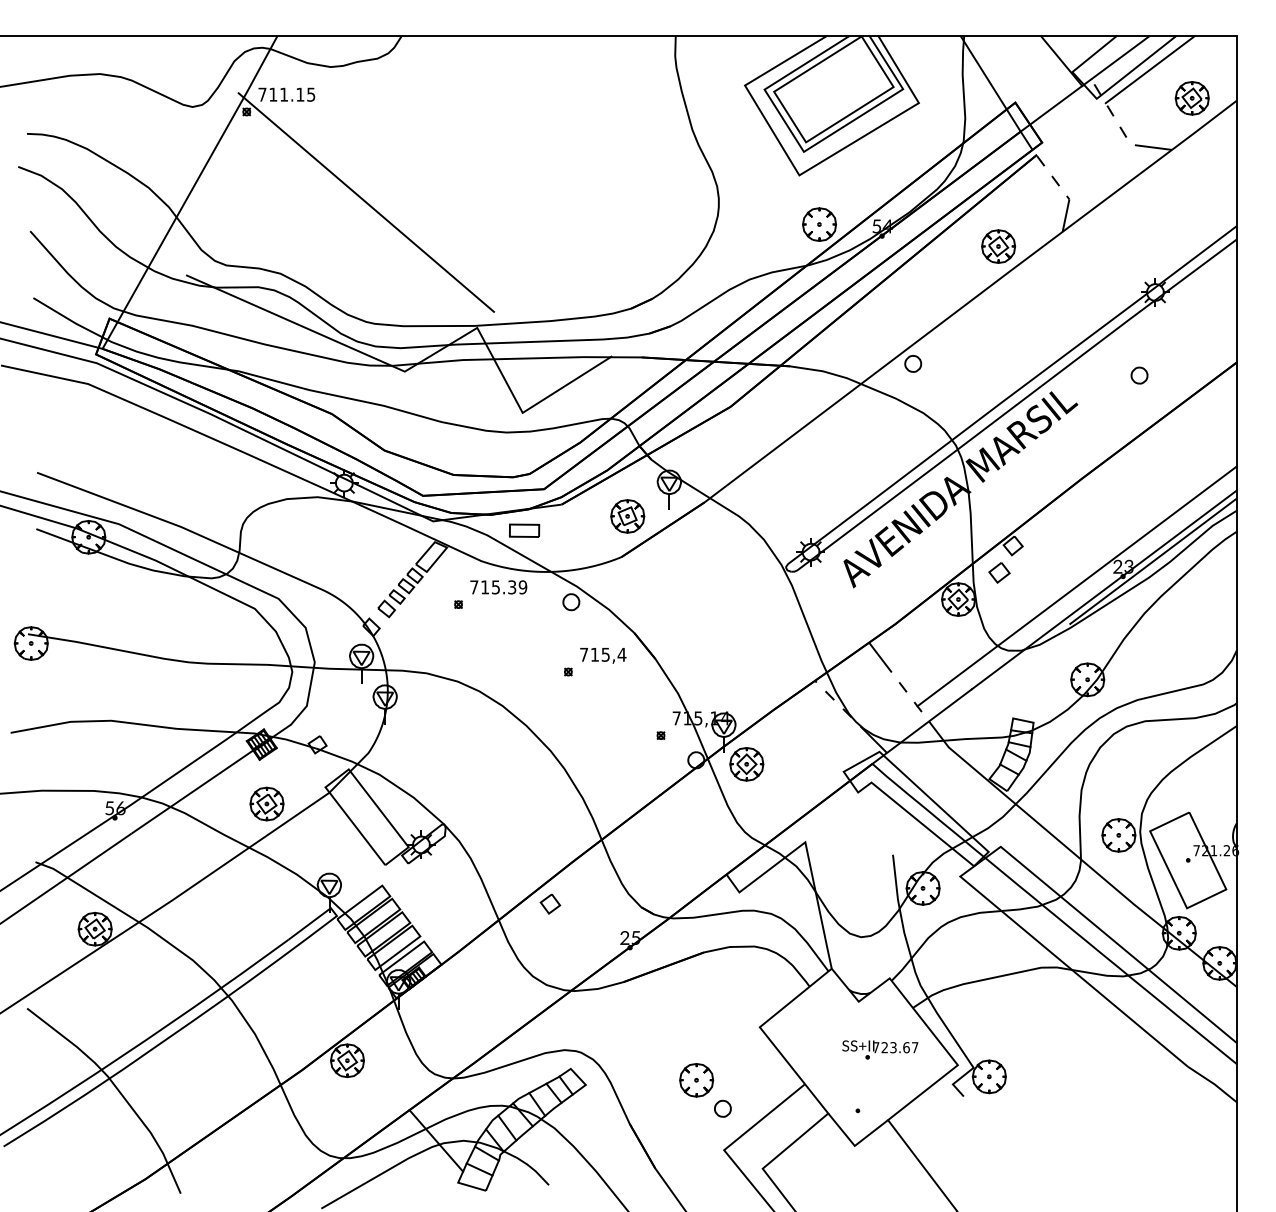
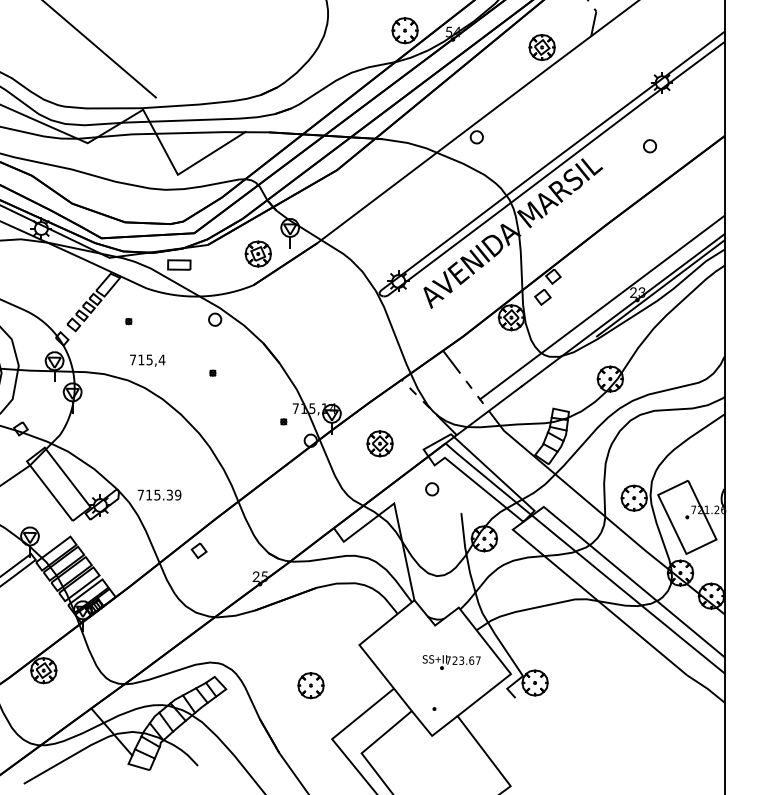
text: (498, 587) -> (159, 495), moved
text: (603, 655) -> (147, 360), moved
part: (746, 764) -> (379, 443), moved
part: (722, 1108) -> (431, 489), moved

